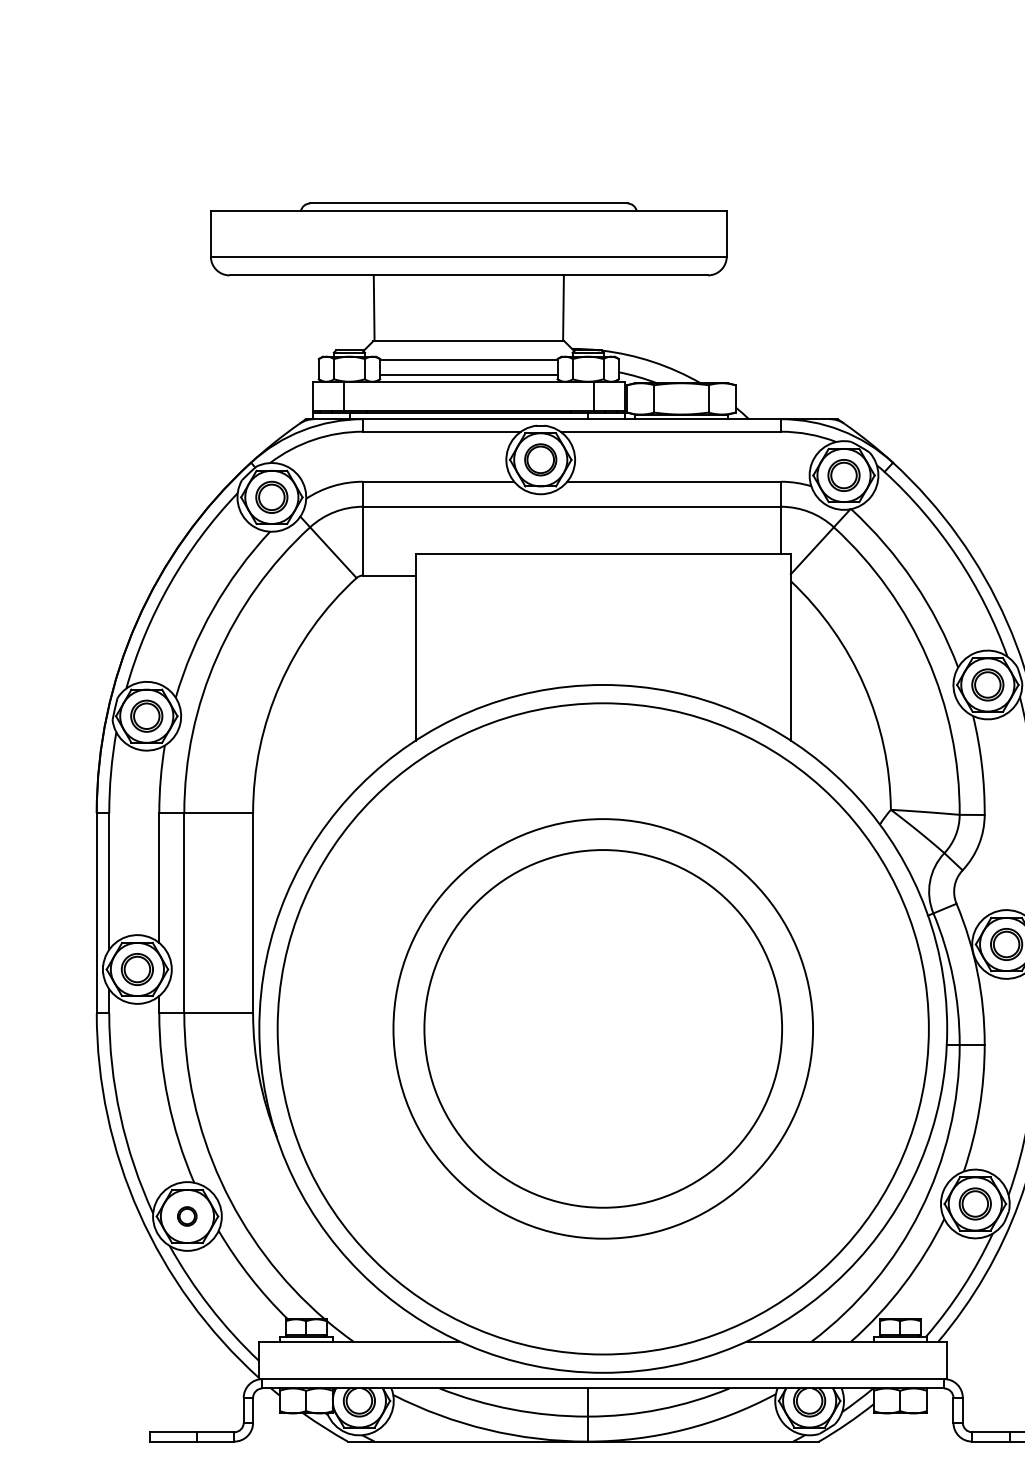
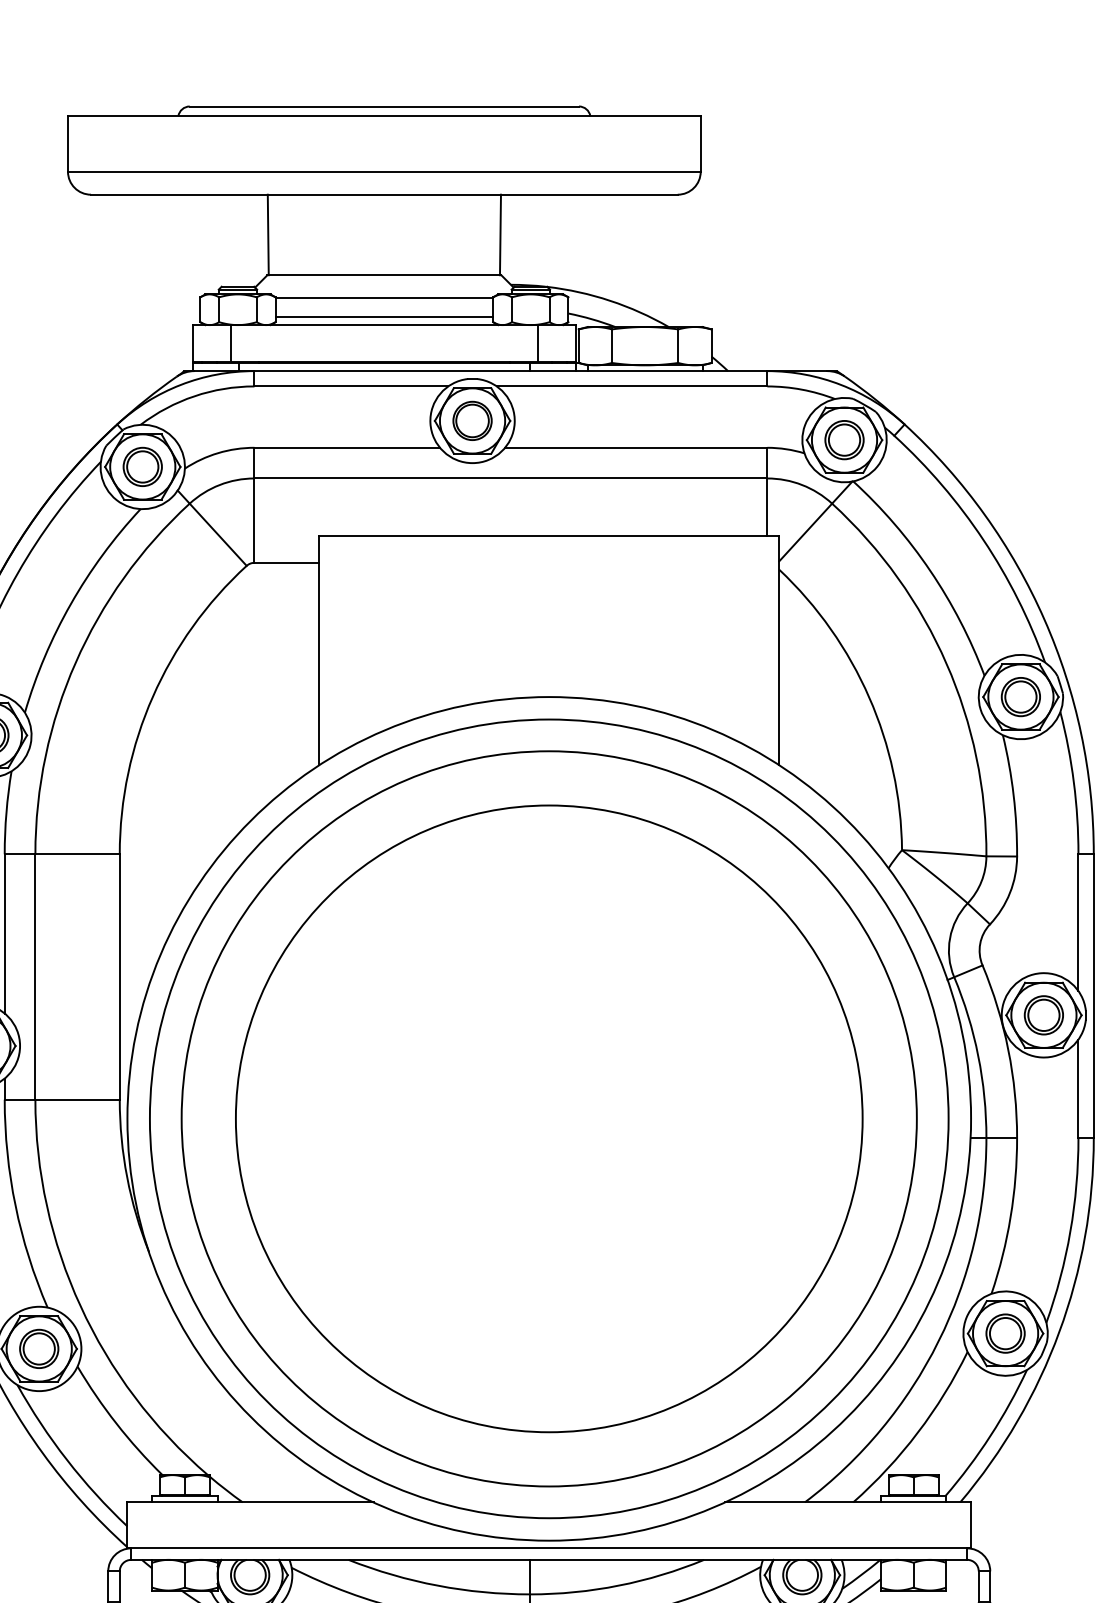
circle: (602, 1028) -> (548, 1118), size x1.43
circle: (602, 1028) -> (548, 1118), size x1.43
part: (186, 1216) -> (38, 1348), size x1.67

